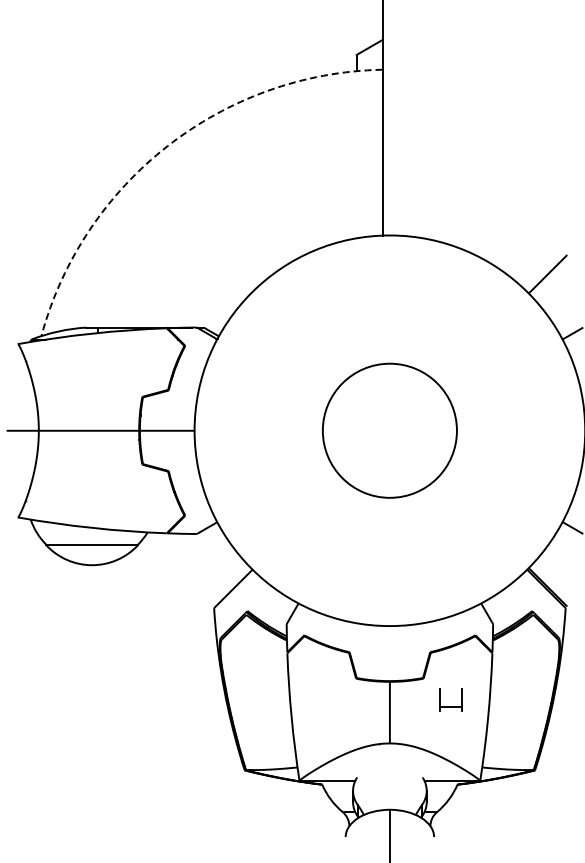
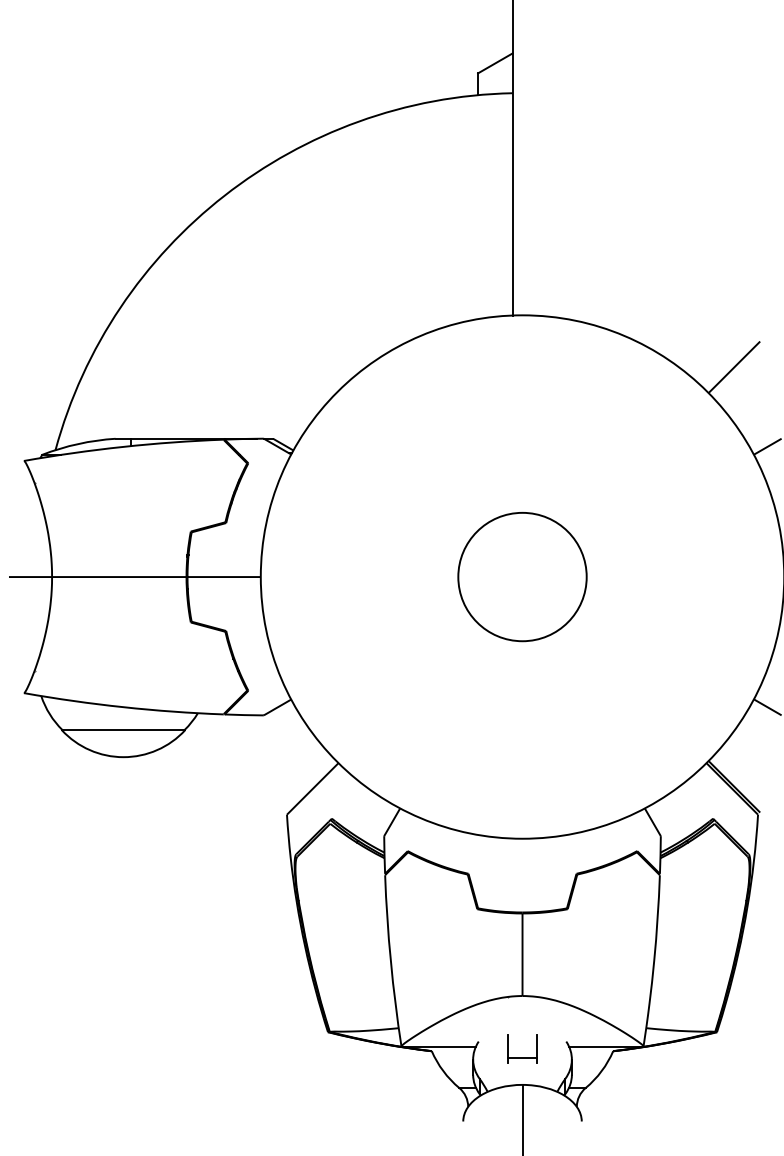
arc: (167, 146) -> (224, 196), dashed -> solid
circle: (389, 430) -> (521, 576), size x0.71
part: (450, 706) -> (521, 1057), moved

